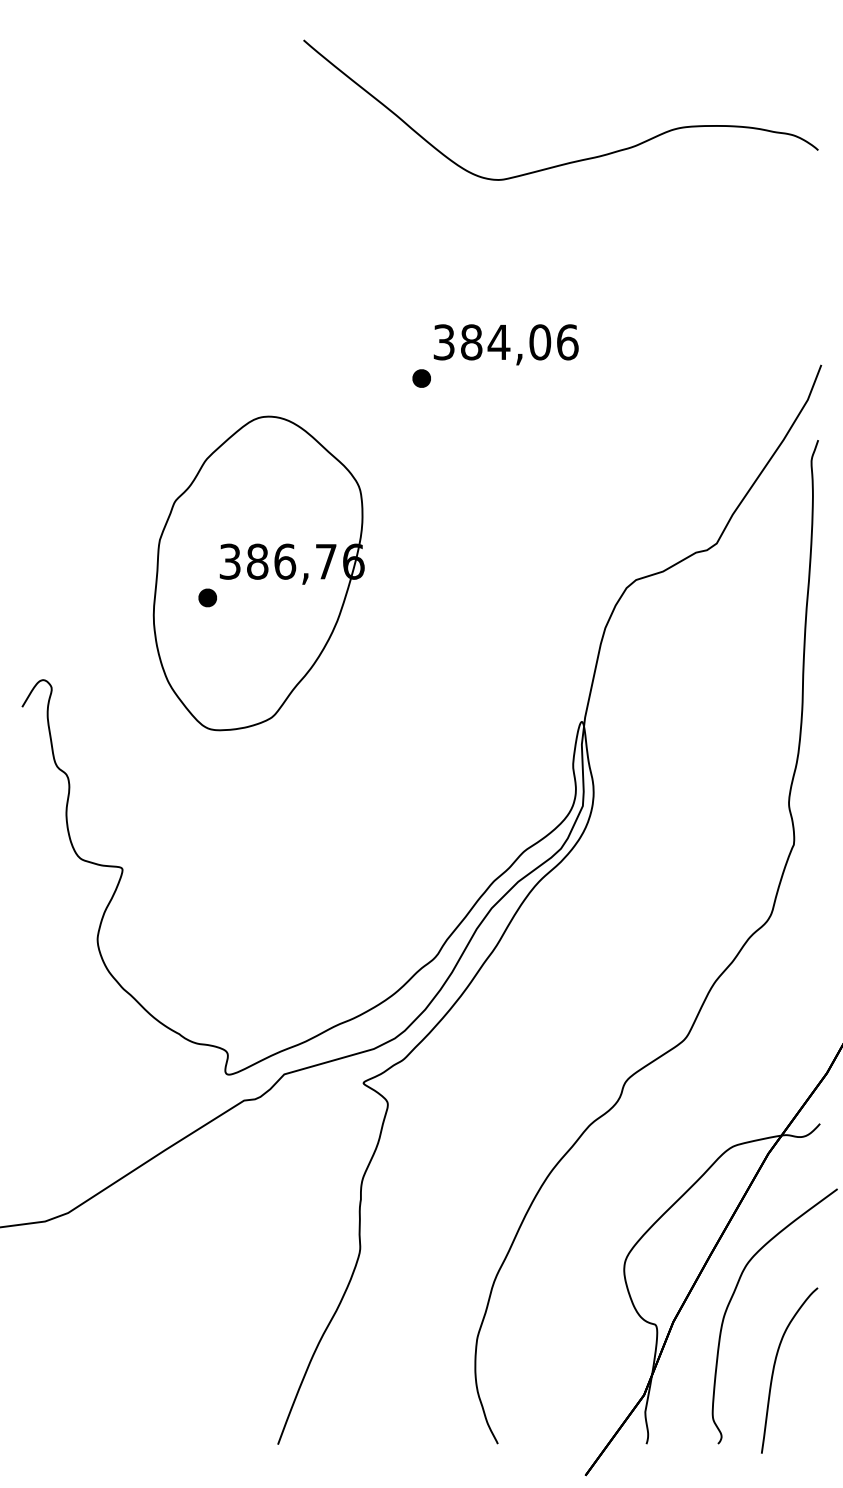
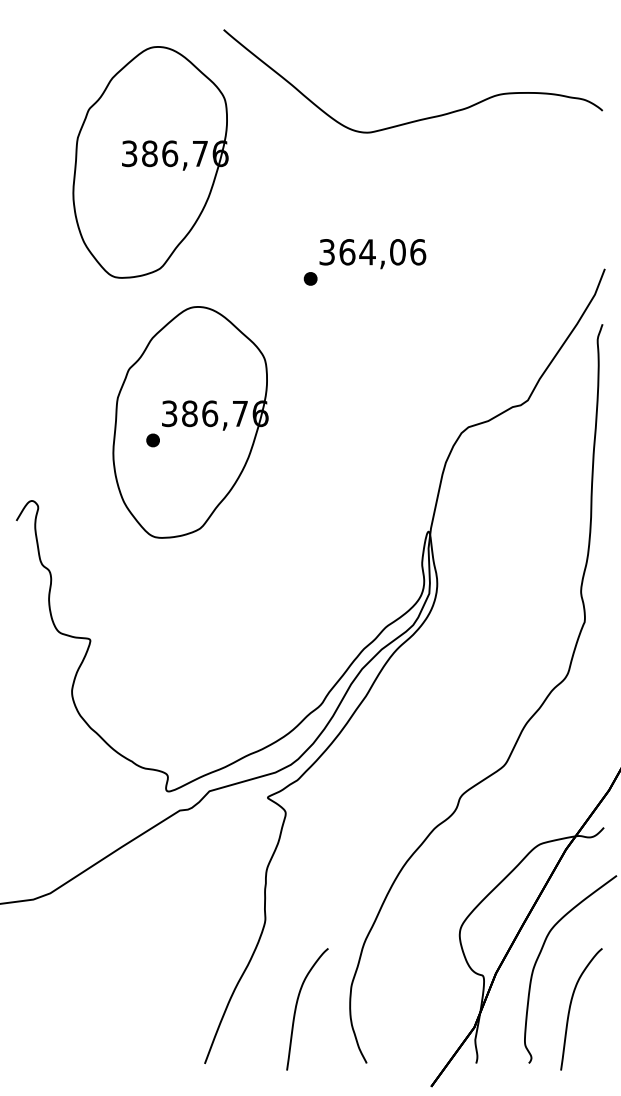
part: (204, 220) -> (150, 162), added
text: (471, 342) -> (347, 252), 384,06 -> 364,06
part: (403, 1365) -> (297, 1005), added

